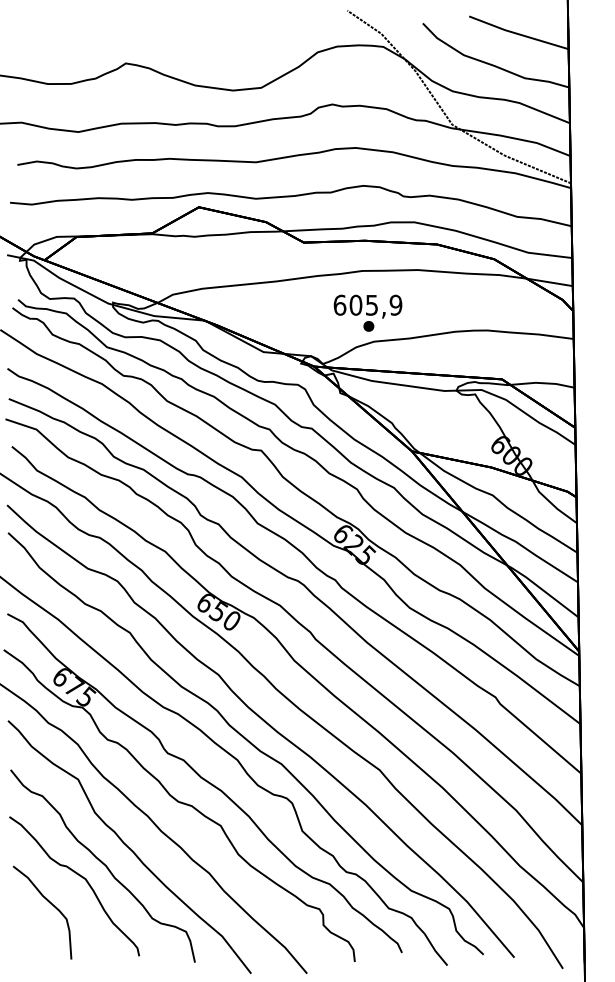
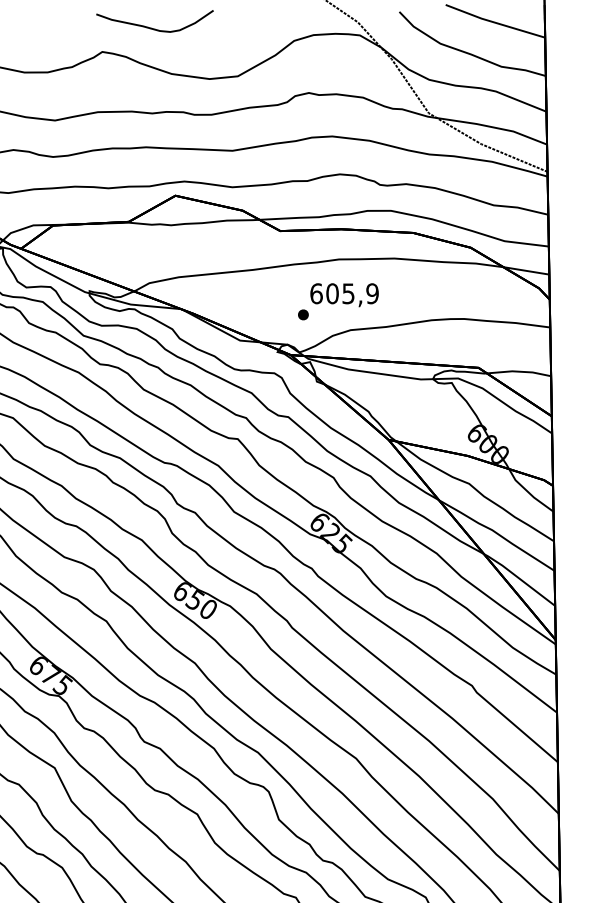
curve: (176, 39) -> (153, 27), added
part: (368, 326) -> (303, 314), moved

